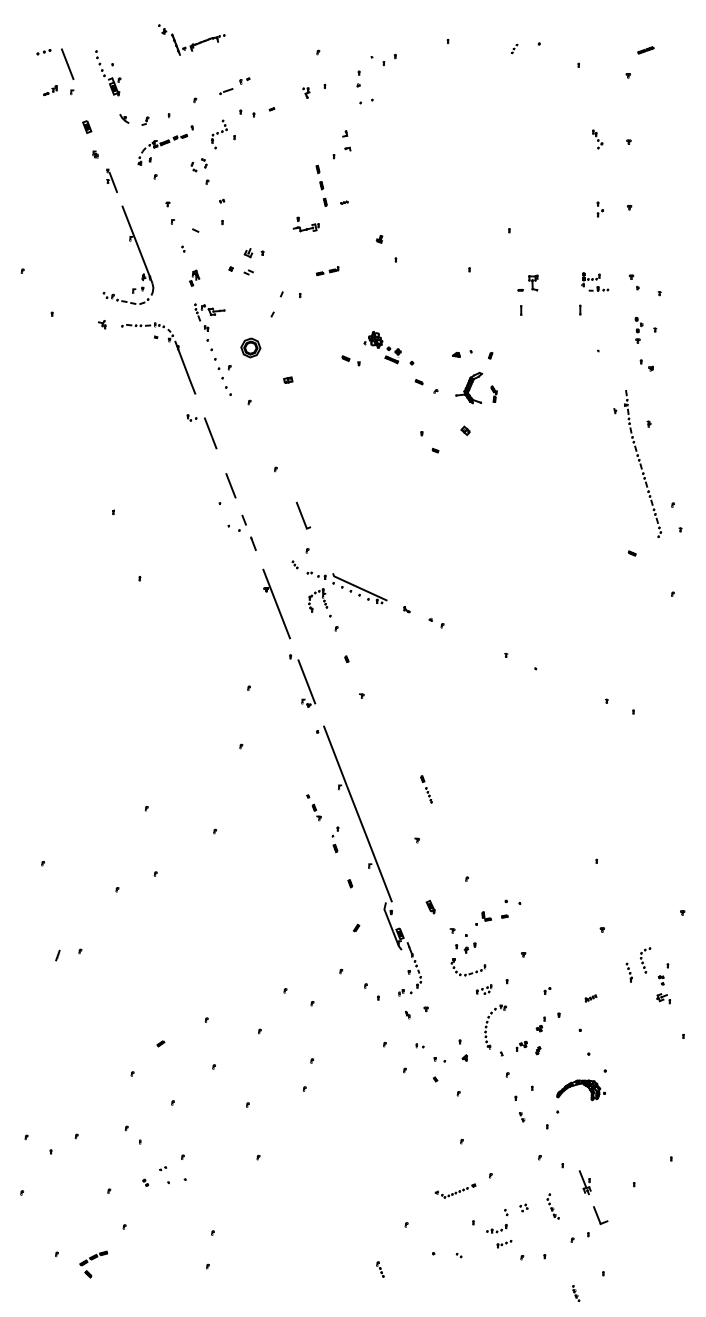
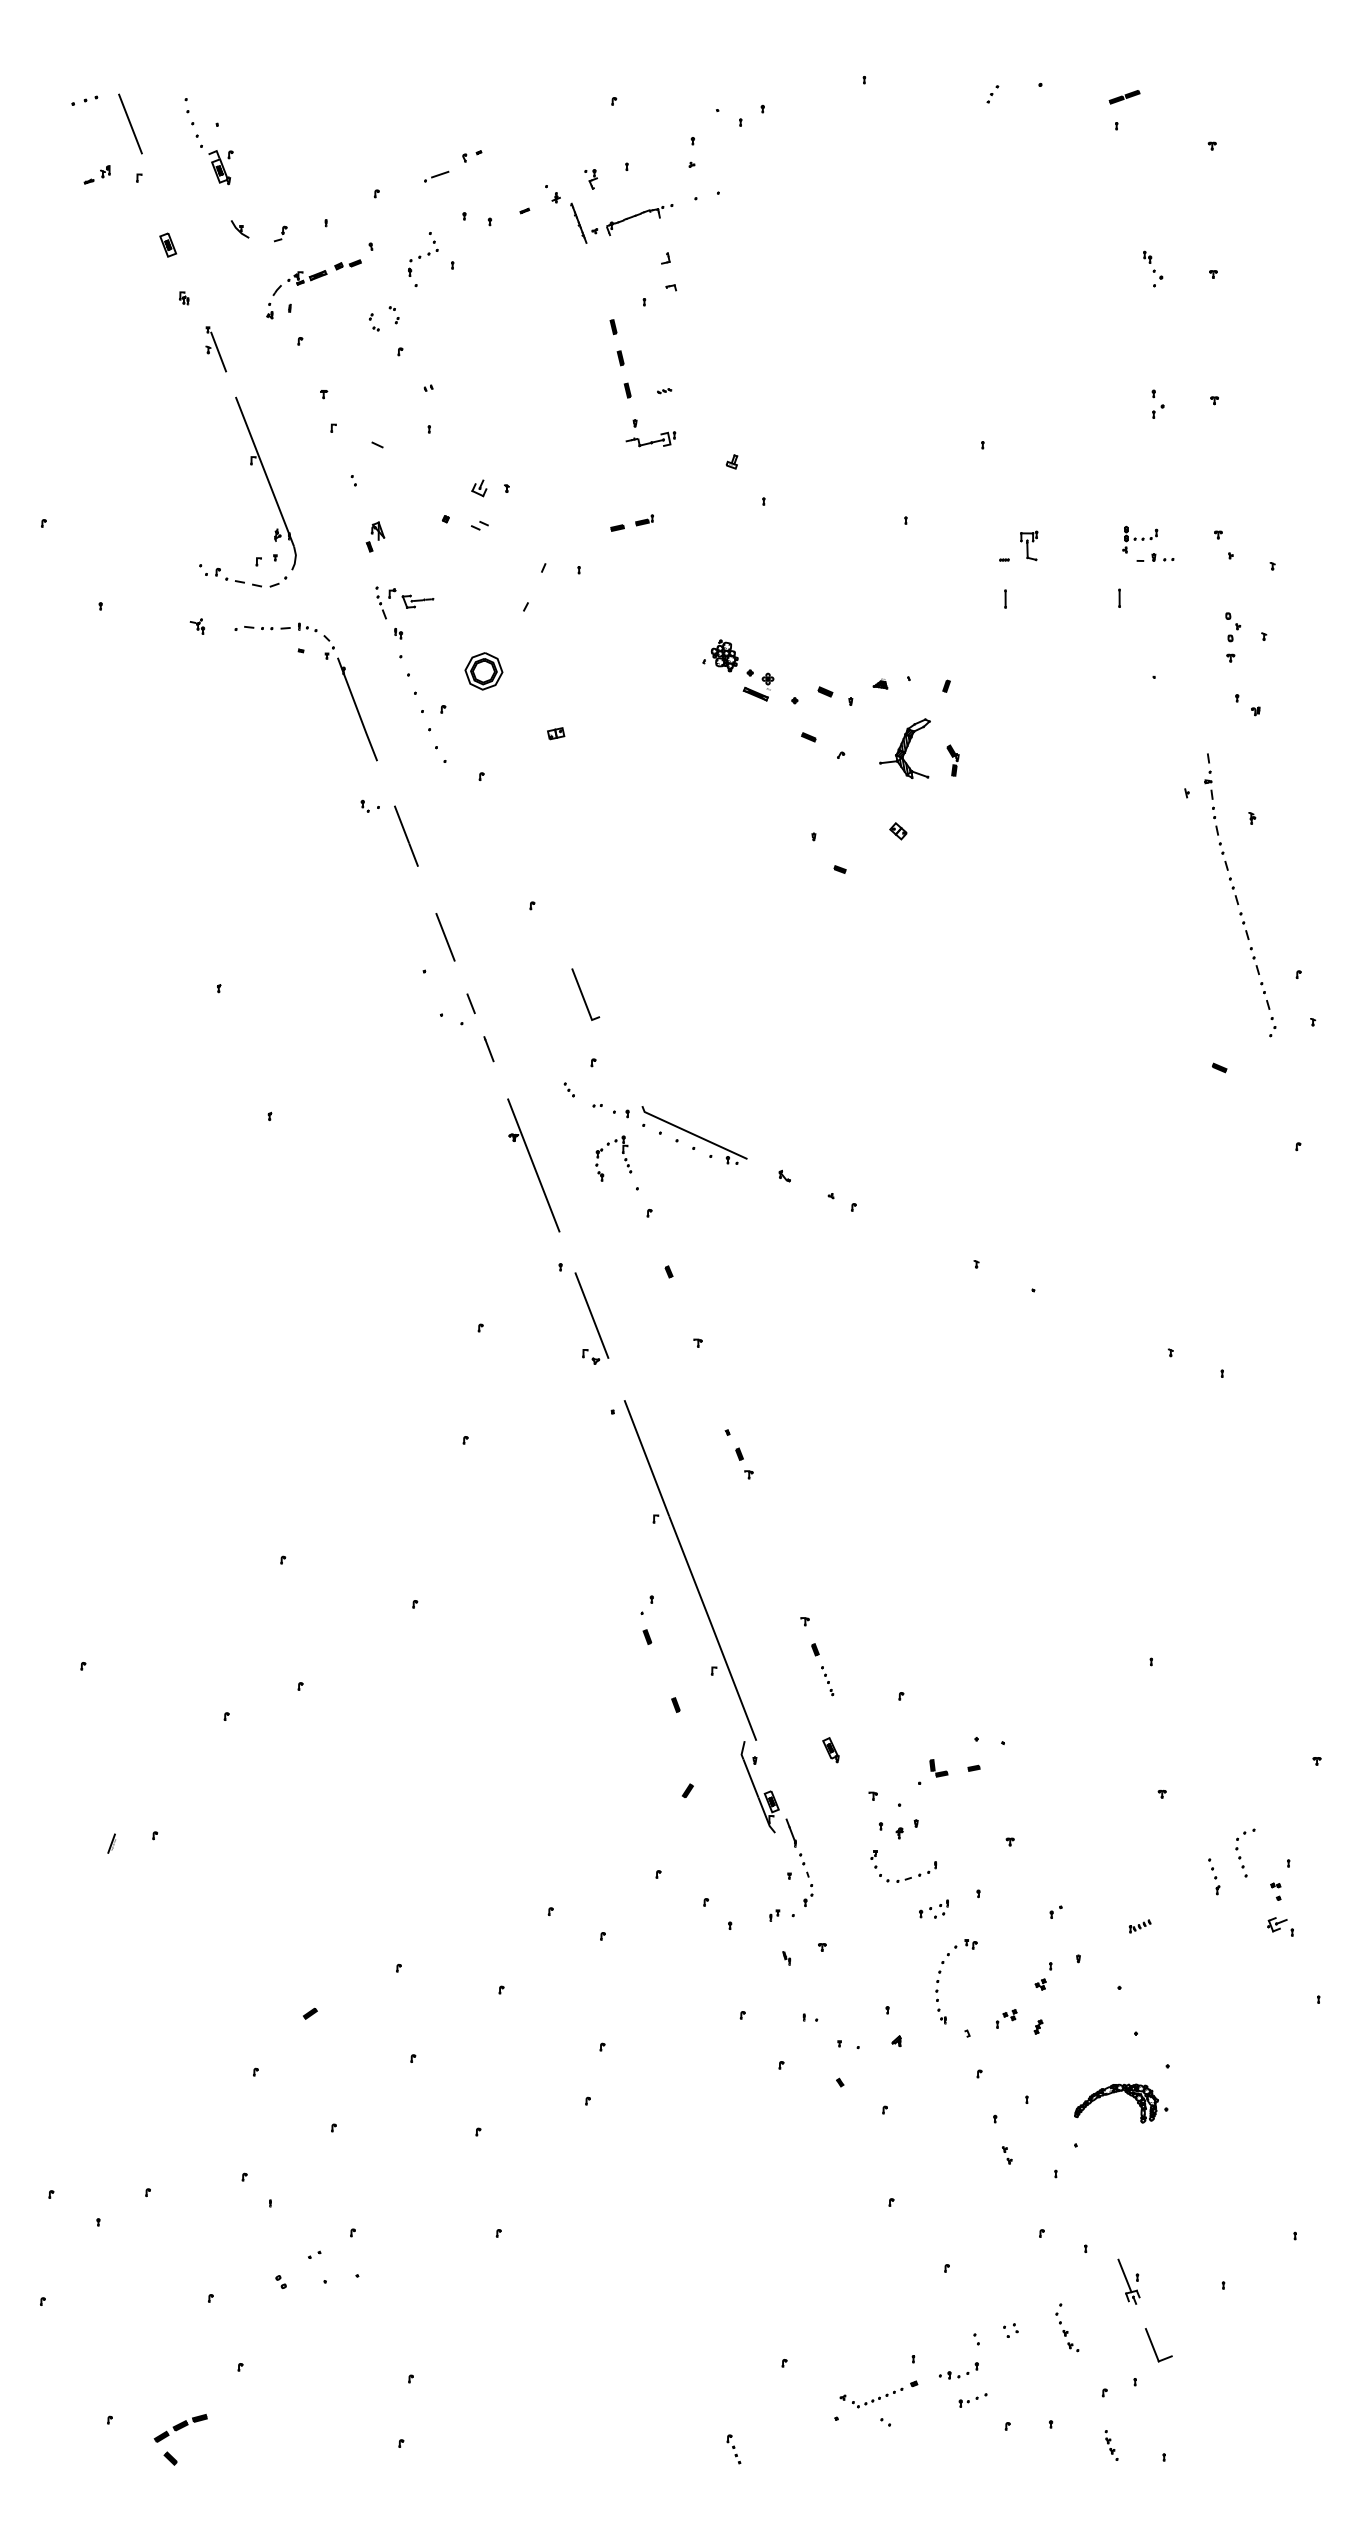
part: (191, 39) -> (608, 213), moved
part: (645, 50) -> (1123, 97), moved
part: (305, 224) -> (649, 433), moved
part: (350, 360) -> (834, 695), moved
part: (426, 789) -> (822, 1669), moved
part: (313, 807) -> (737, 1453), moved
part: (455, 1190) -> (878, 2393), moved
part: (576, 1293) -> (1112, 2445), moved

